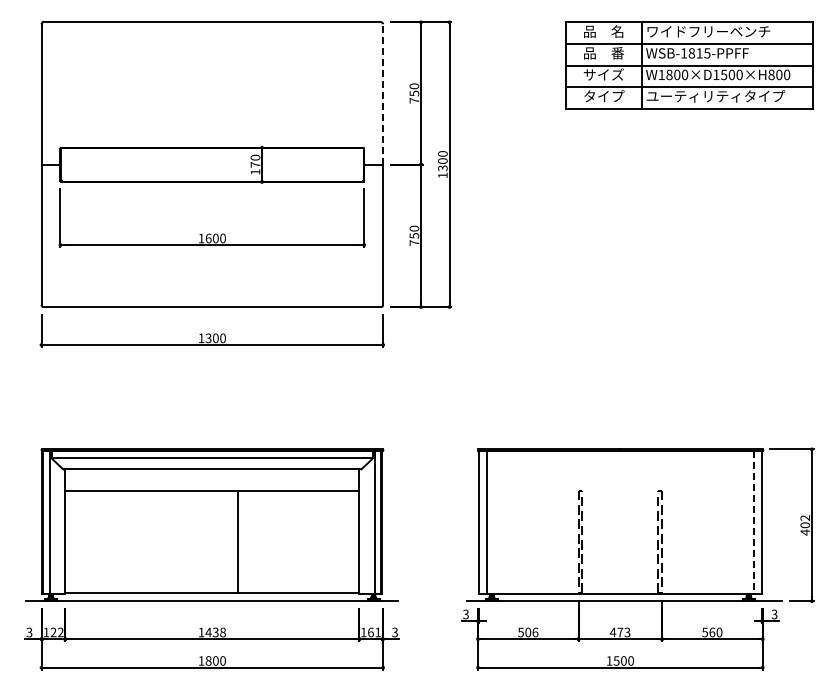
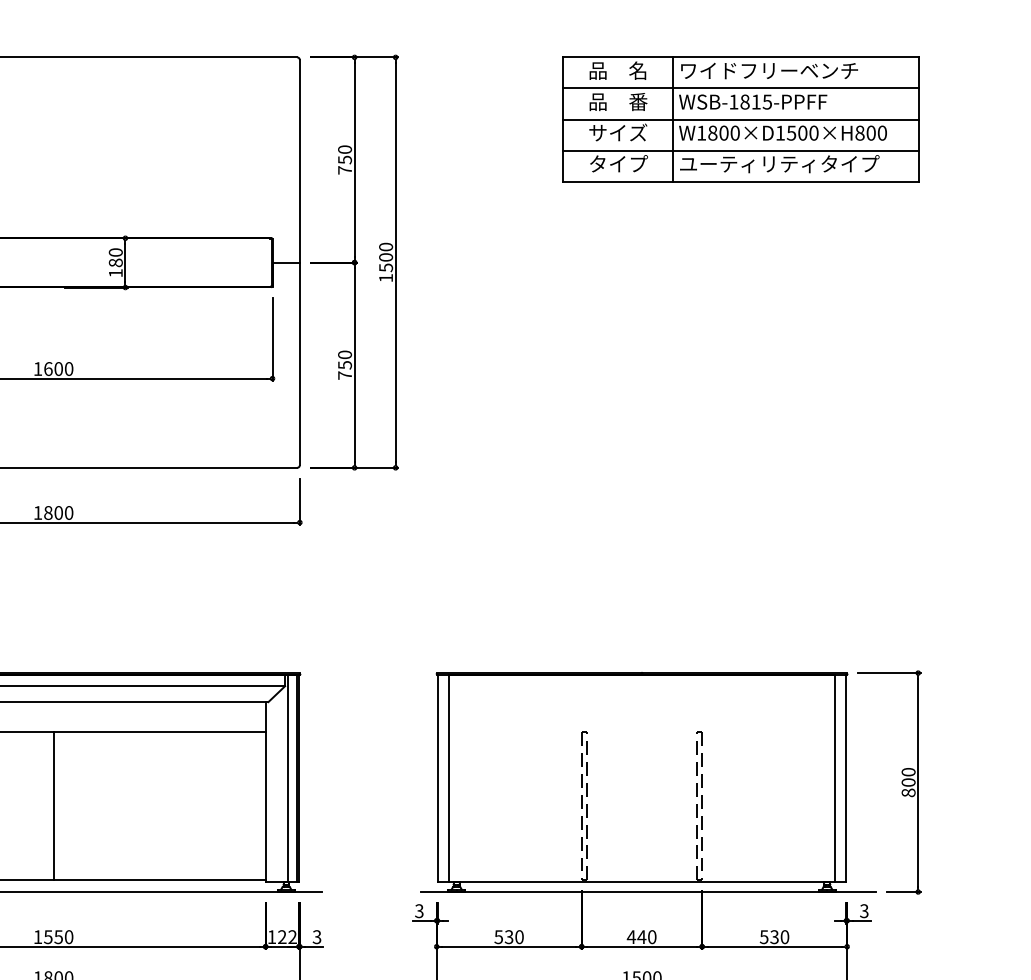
line: (383, 93) -> (300, 159), dashed -> solid
text: (255, 164) -> (115, 262), 170 -> 180
text: (442, 167) -> (385, 266), 1300 -> 1500
text: (208, 337) -> (48, 511), 1300 -> 1800
line: (754, 522) -> (835, 778), dashed -> solid
text: (805, 525) -> (908, 782), 402 -> 800
line: (238, 541) -> (53, 805), moved
text: (215, 632) -> (58, 937), 1438 -> 1550
text: (374, 632) -> (287, 937), 161 -> 122
text: (531, 632) -> (513, 937), 506 -> 530
text: (623, 632) -> (646, 937), 473 -> 440
text: (712, 632) -> (774, 937), 560 -> 530

